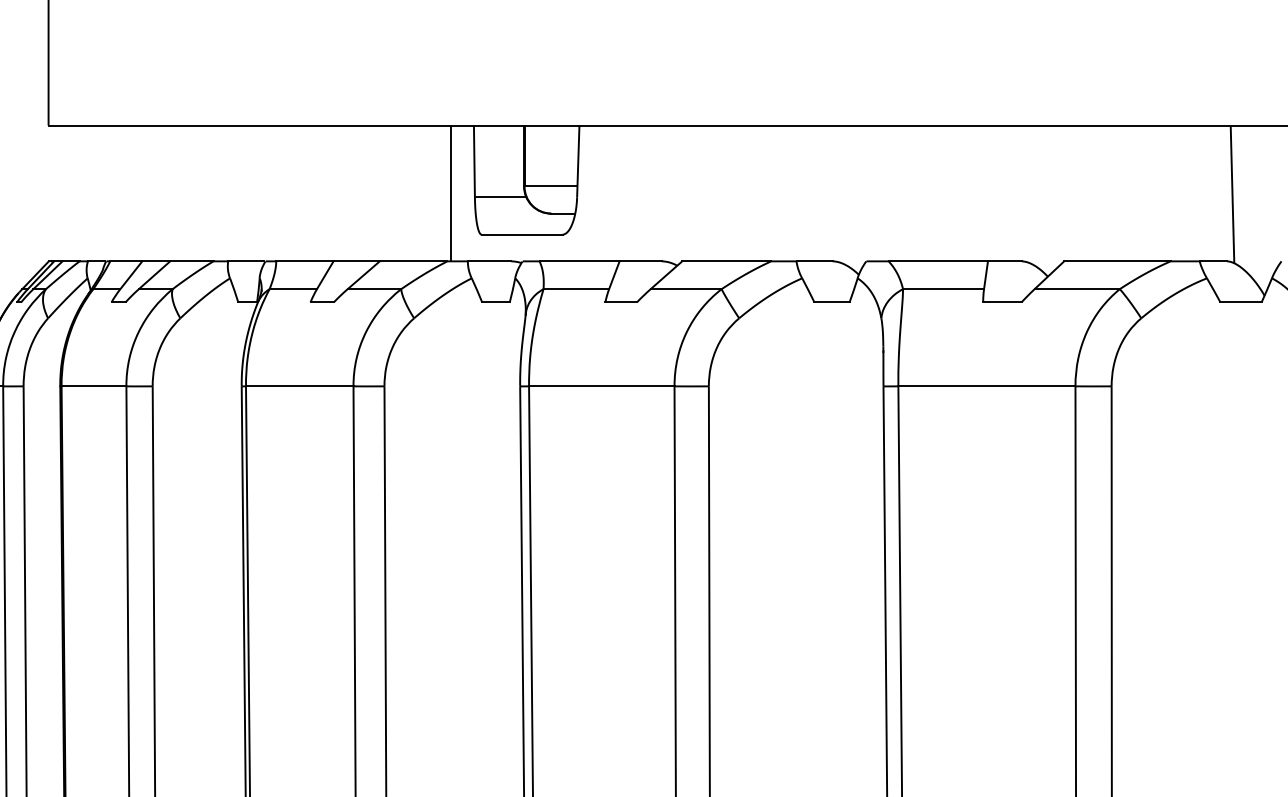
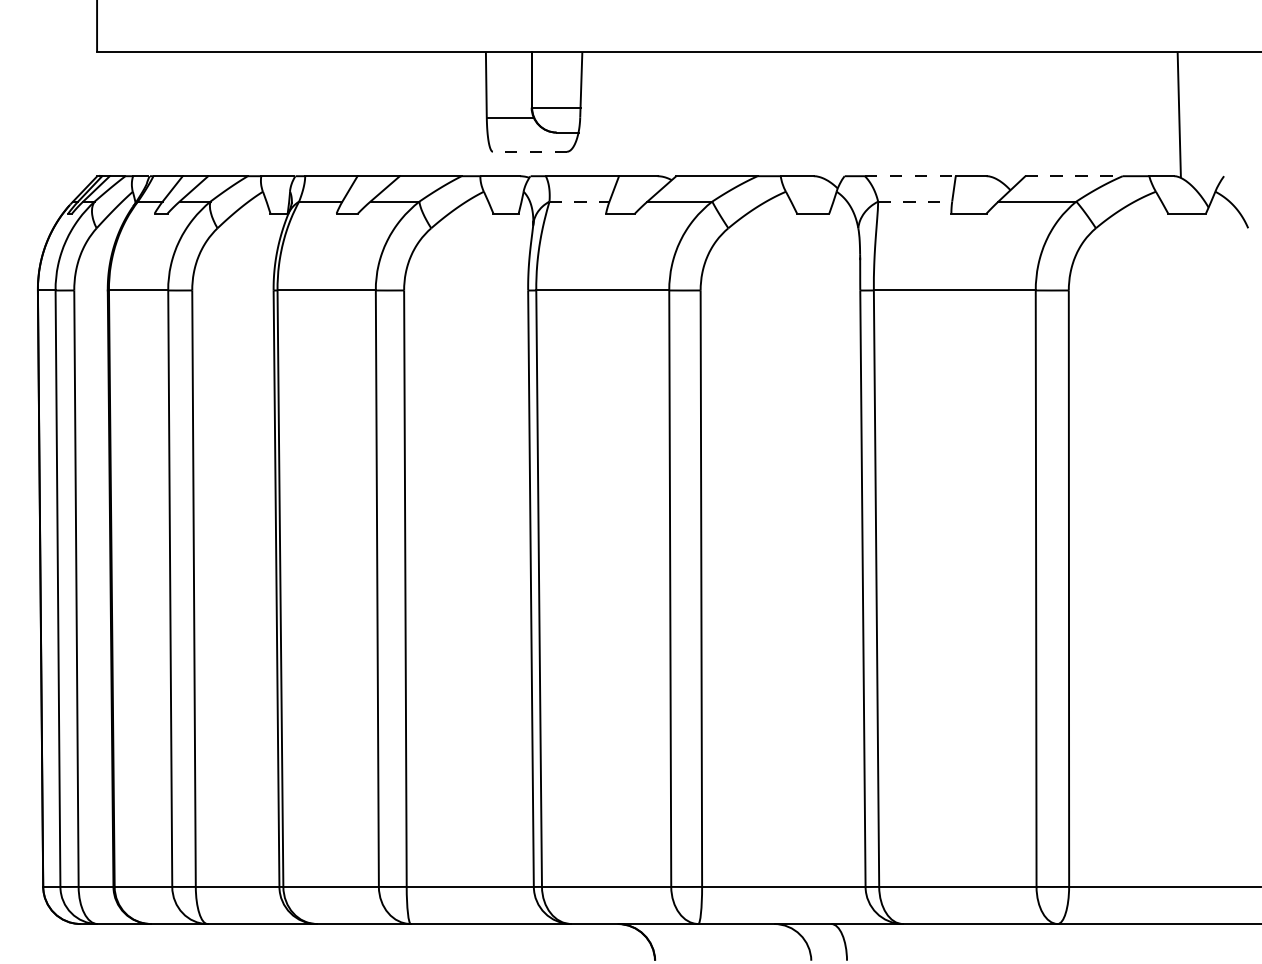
line: (450, 193) -> (464, 114), removed
line: (521, 234) -> (529, 151), solid -> dashed
line: (938, 261) -> (910, 176), solid -> dashed
line: (1117, 261) -> (1074, 176), solid -> dashed
line: (576, 289) -> (579, 201), solid -> dashed
line: (943, 289) -> (915, 201), solid -> dashed

